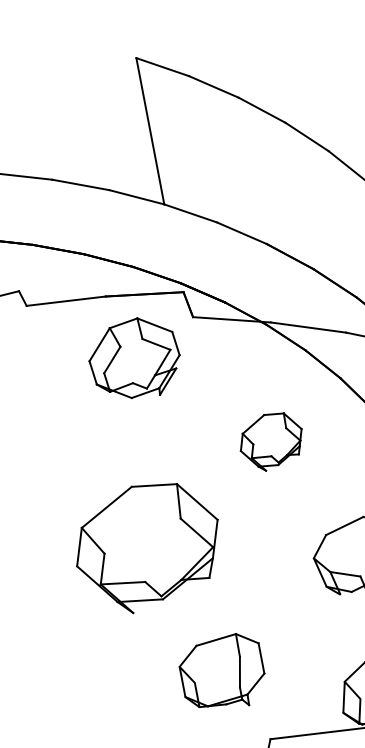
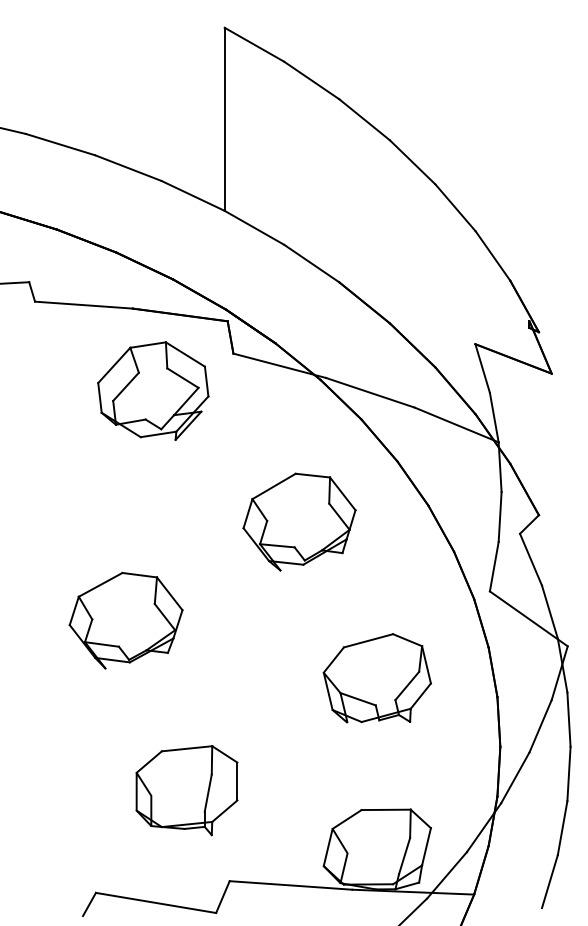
part: (271, 441) -> (299, 521), size x1.43
part: (147, 546) -> (125, 620), size x0.62

